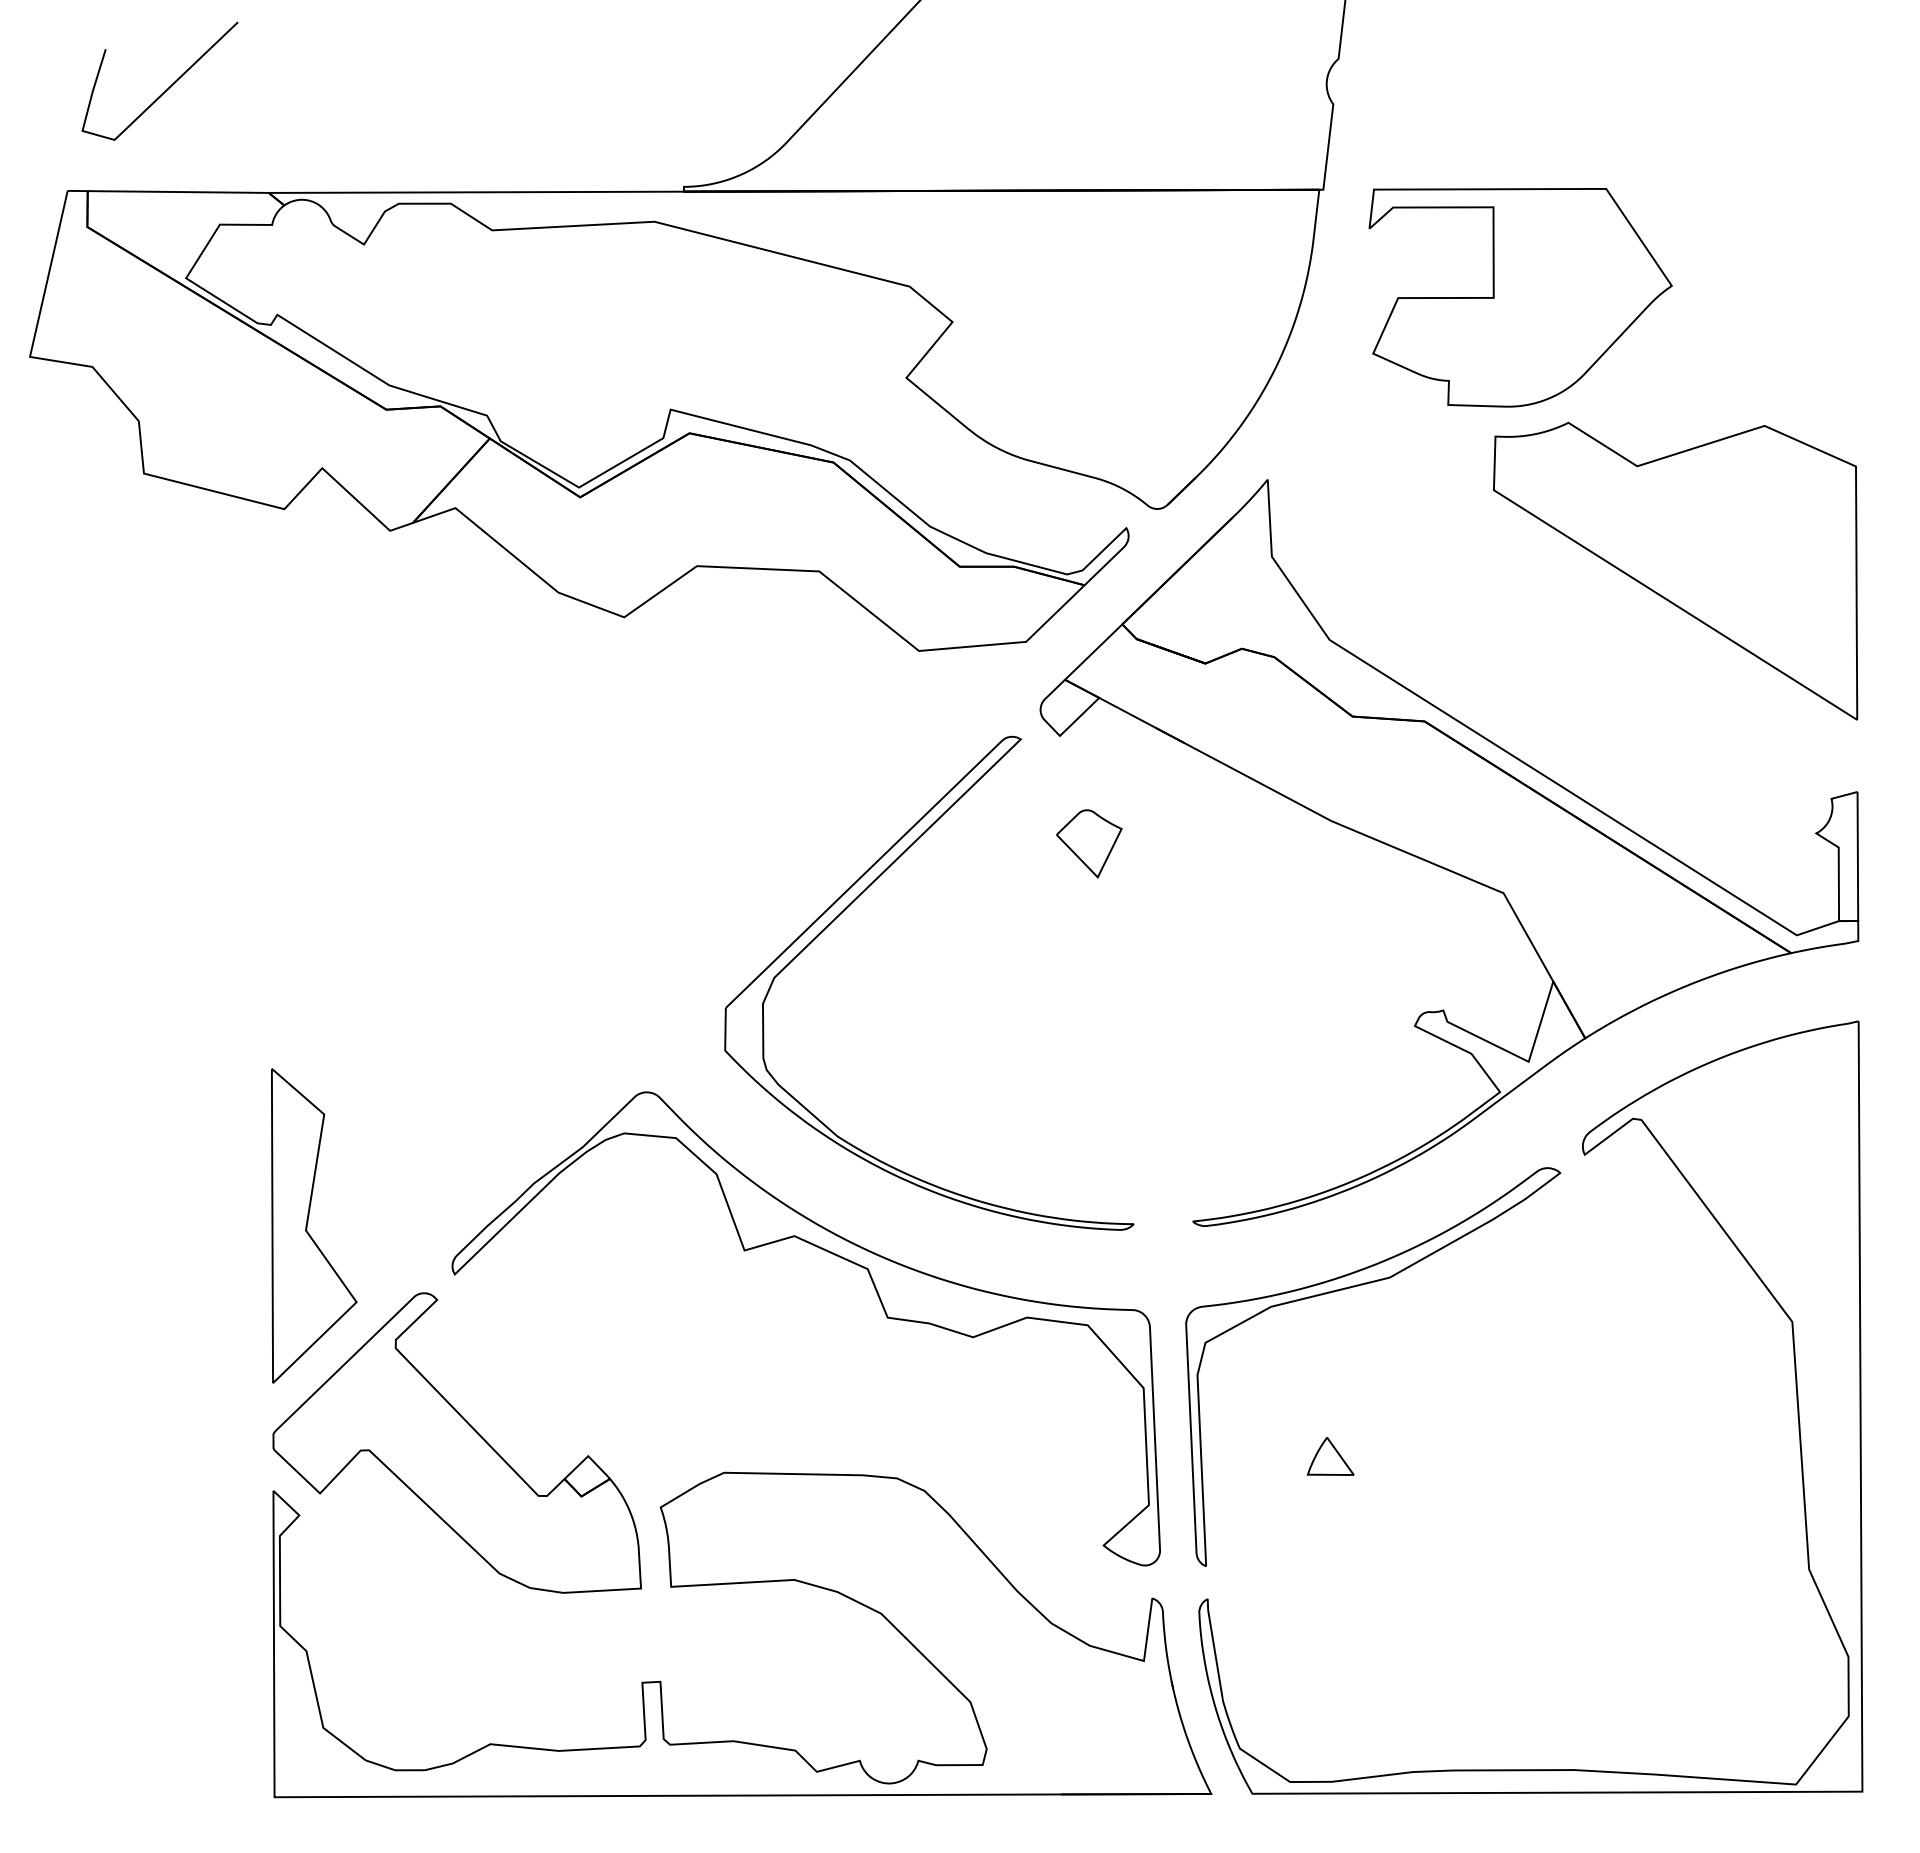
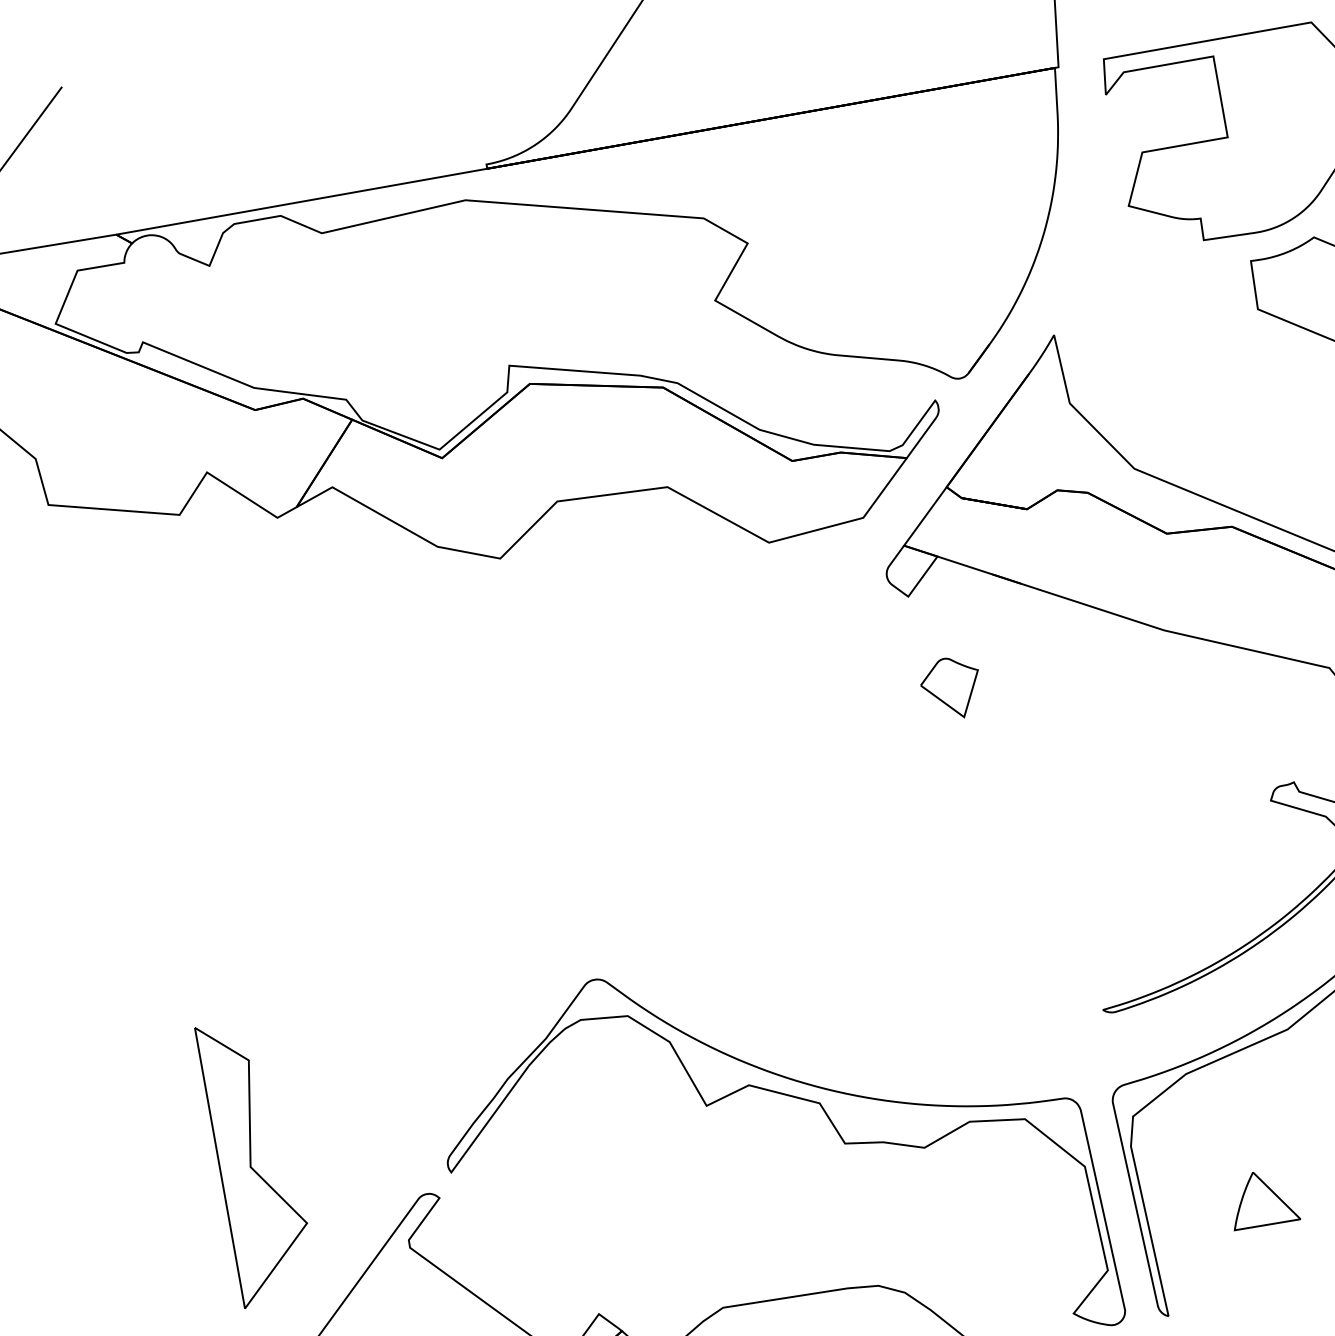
part: (851, 904) -> (748, 779), removed
part: (308, 1222) -> (251, 1159), moved
part: (1330, 1456) -> (1262, 1198), size x1.6

